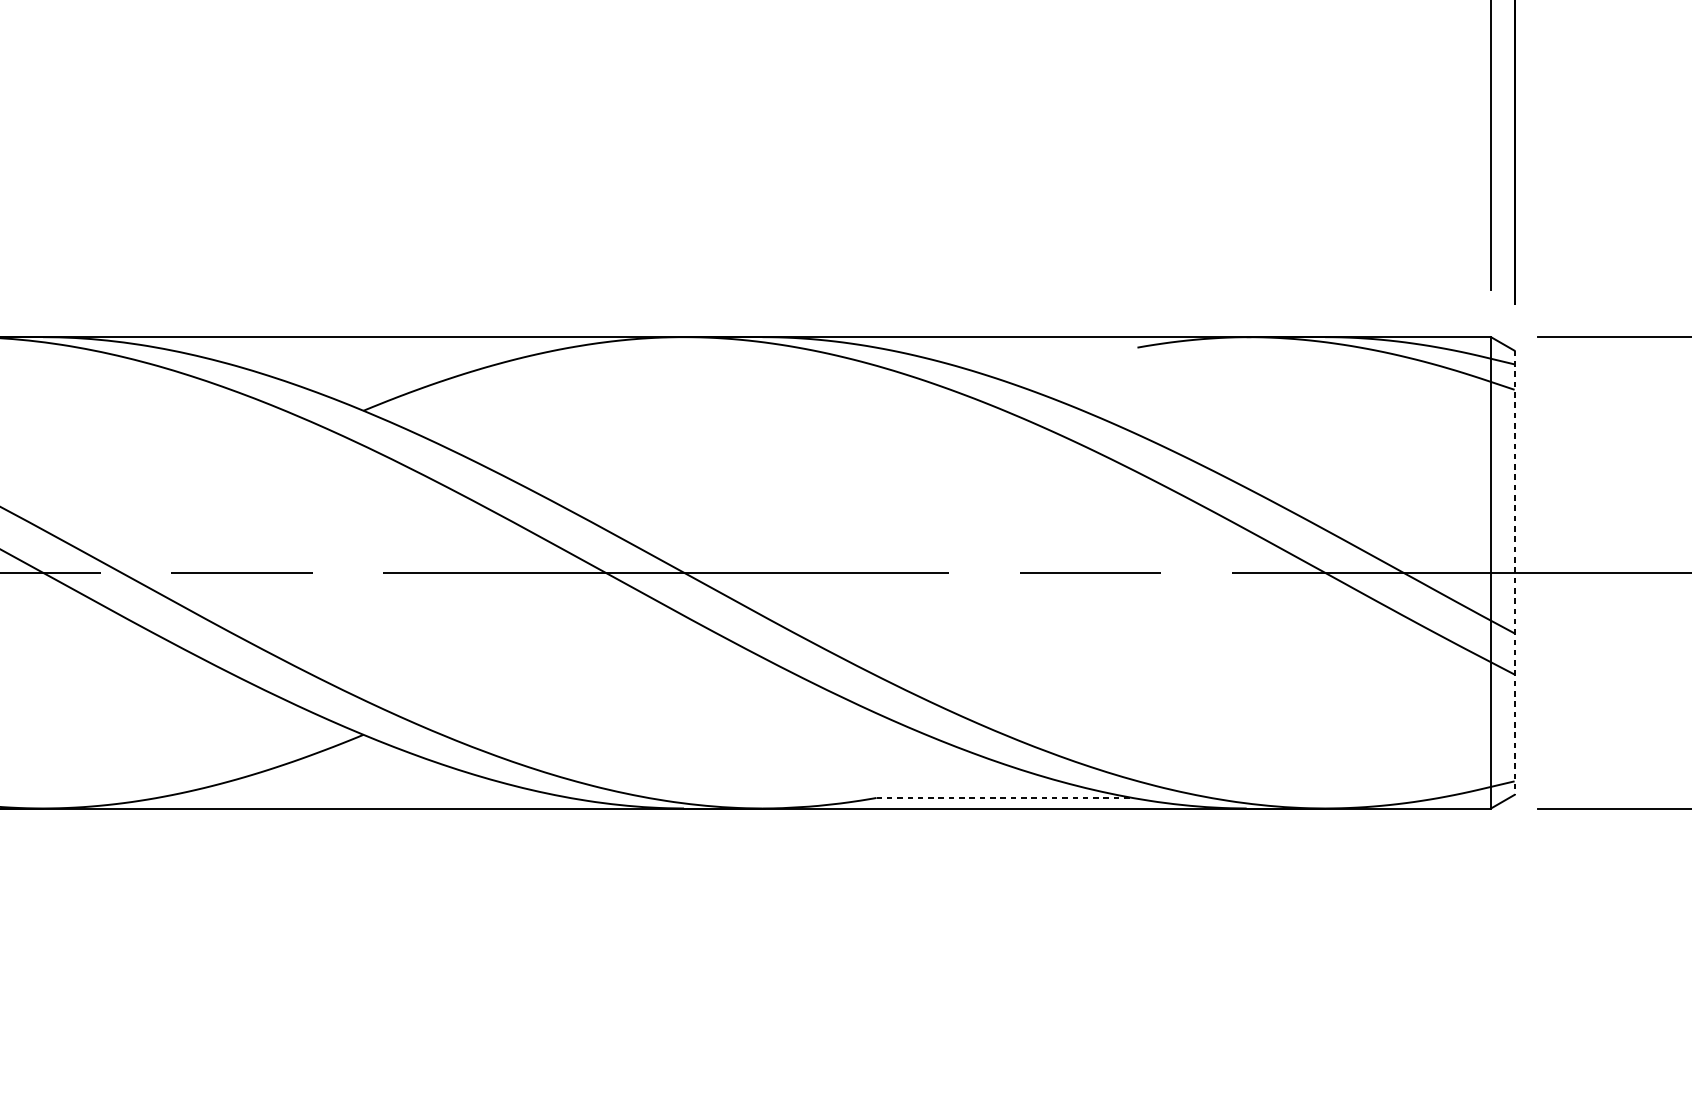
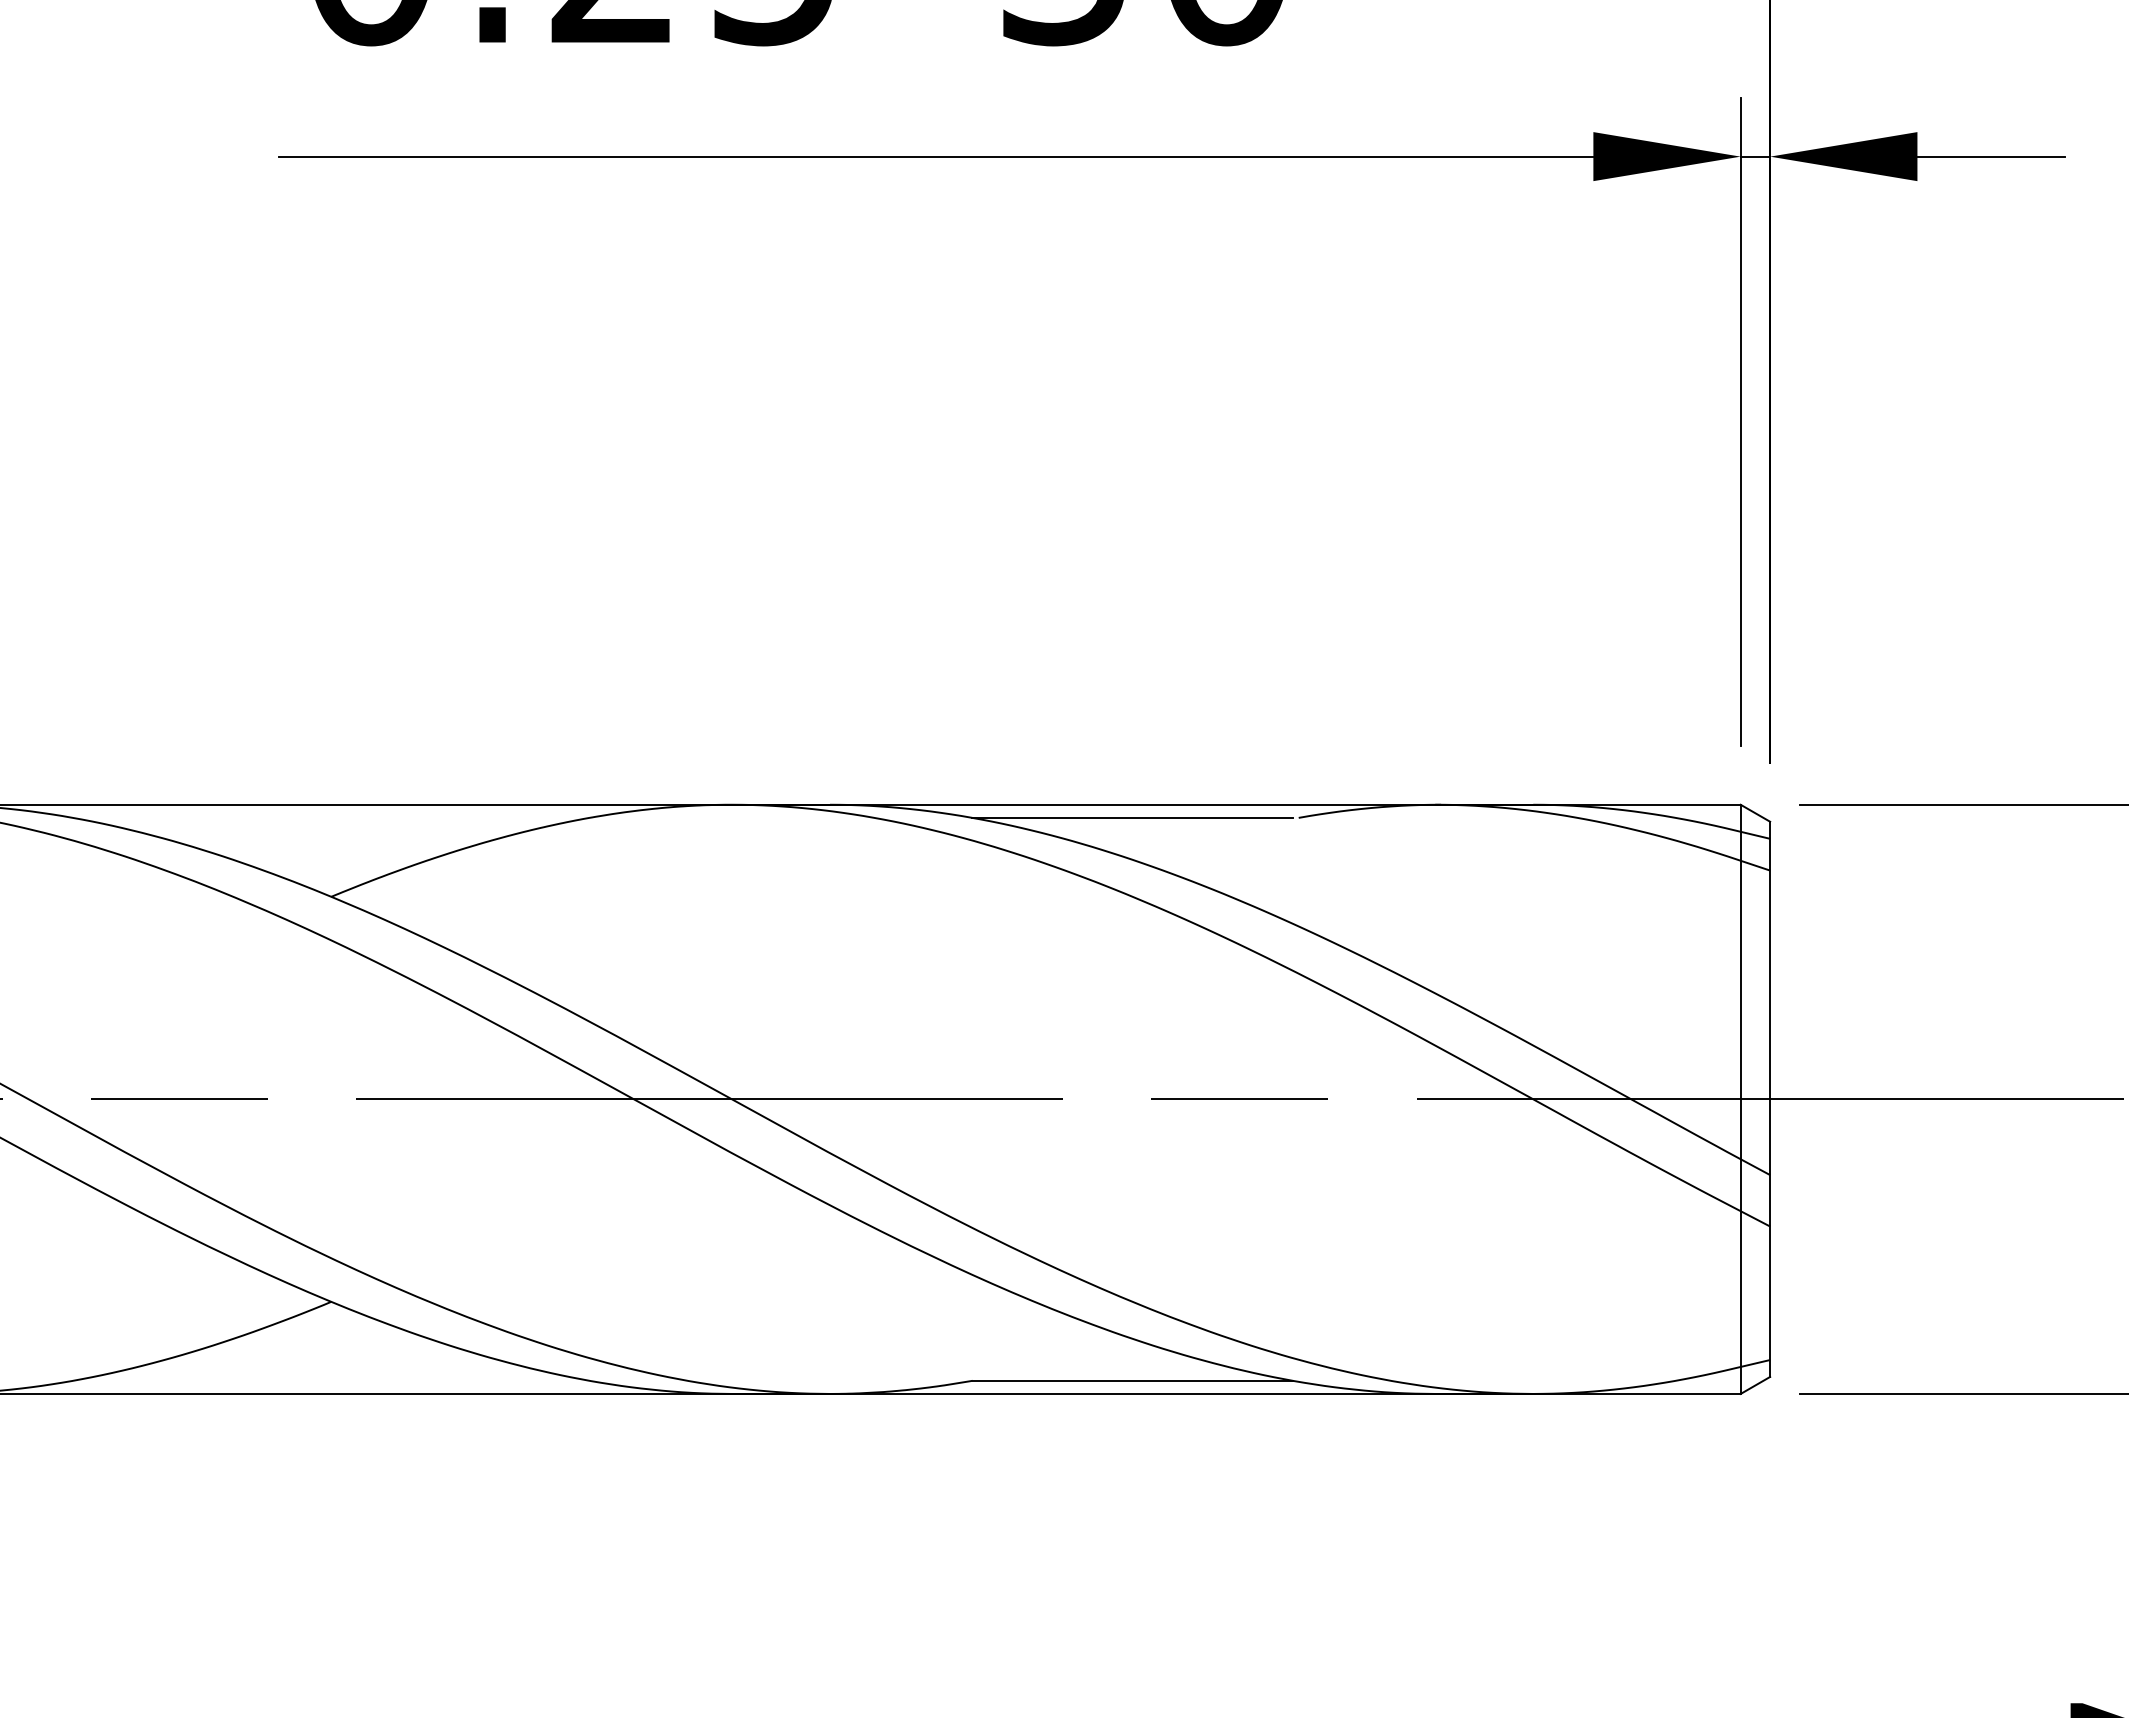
line: (1004, 347) -> (1132, 817), added
line: (1514, 572) -> (1770, 1099), dashed -> solid
line: (1004, 797) -> (1132, 1380), dashed -> solid

